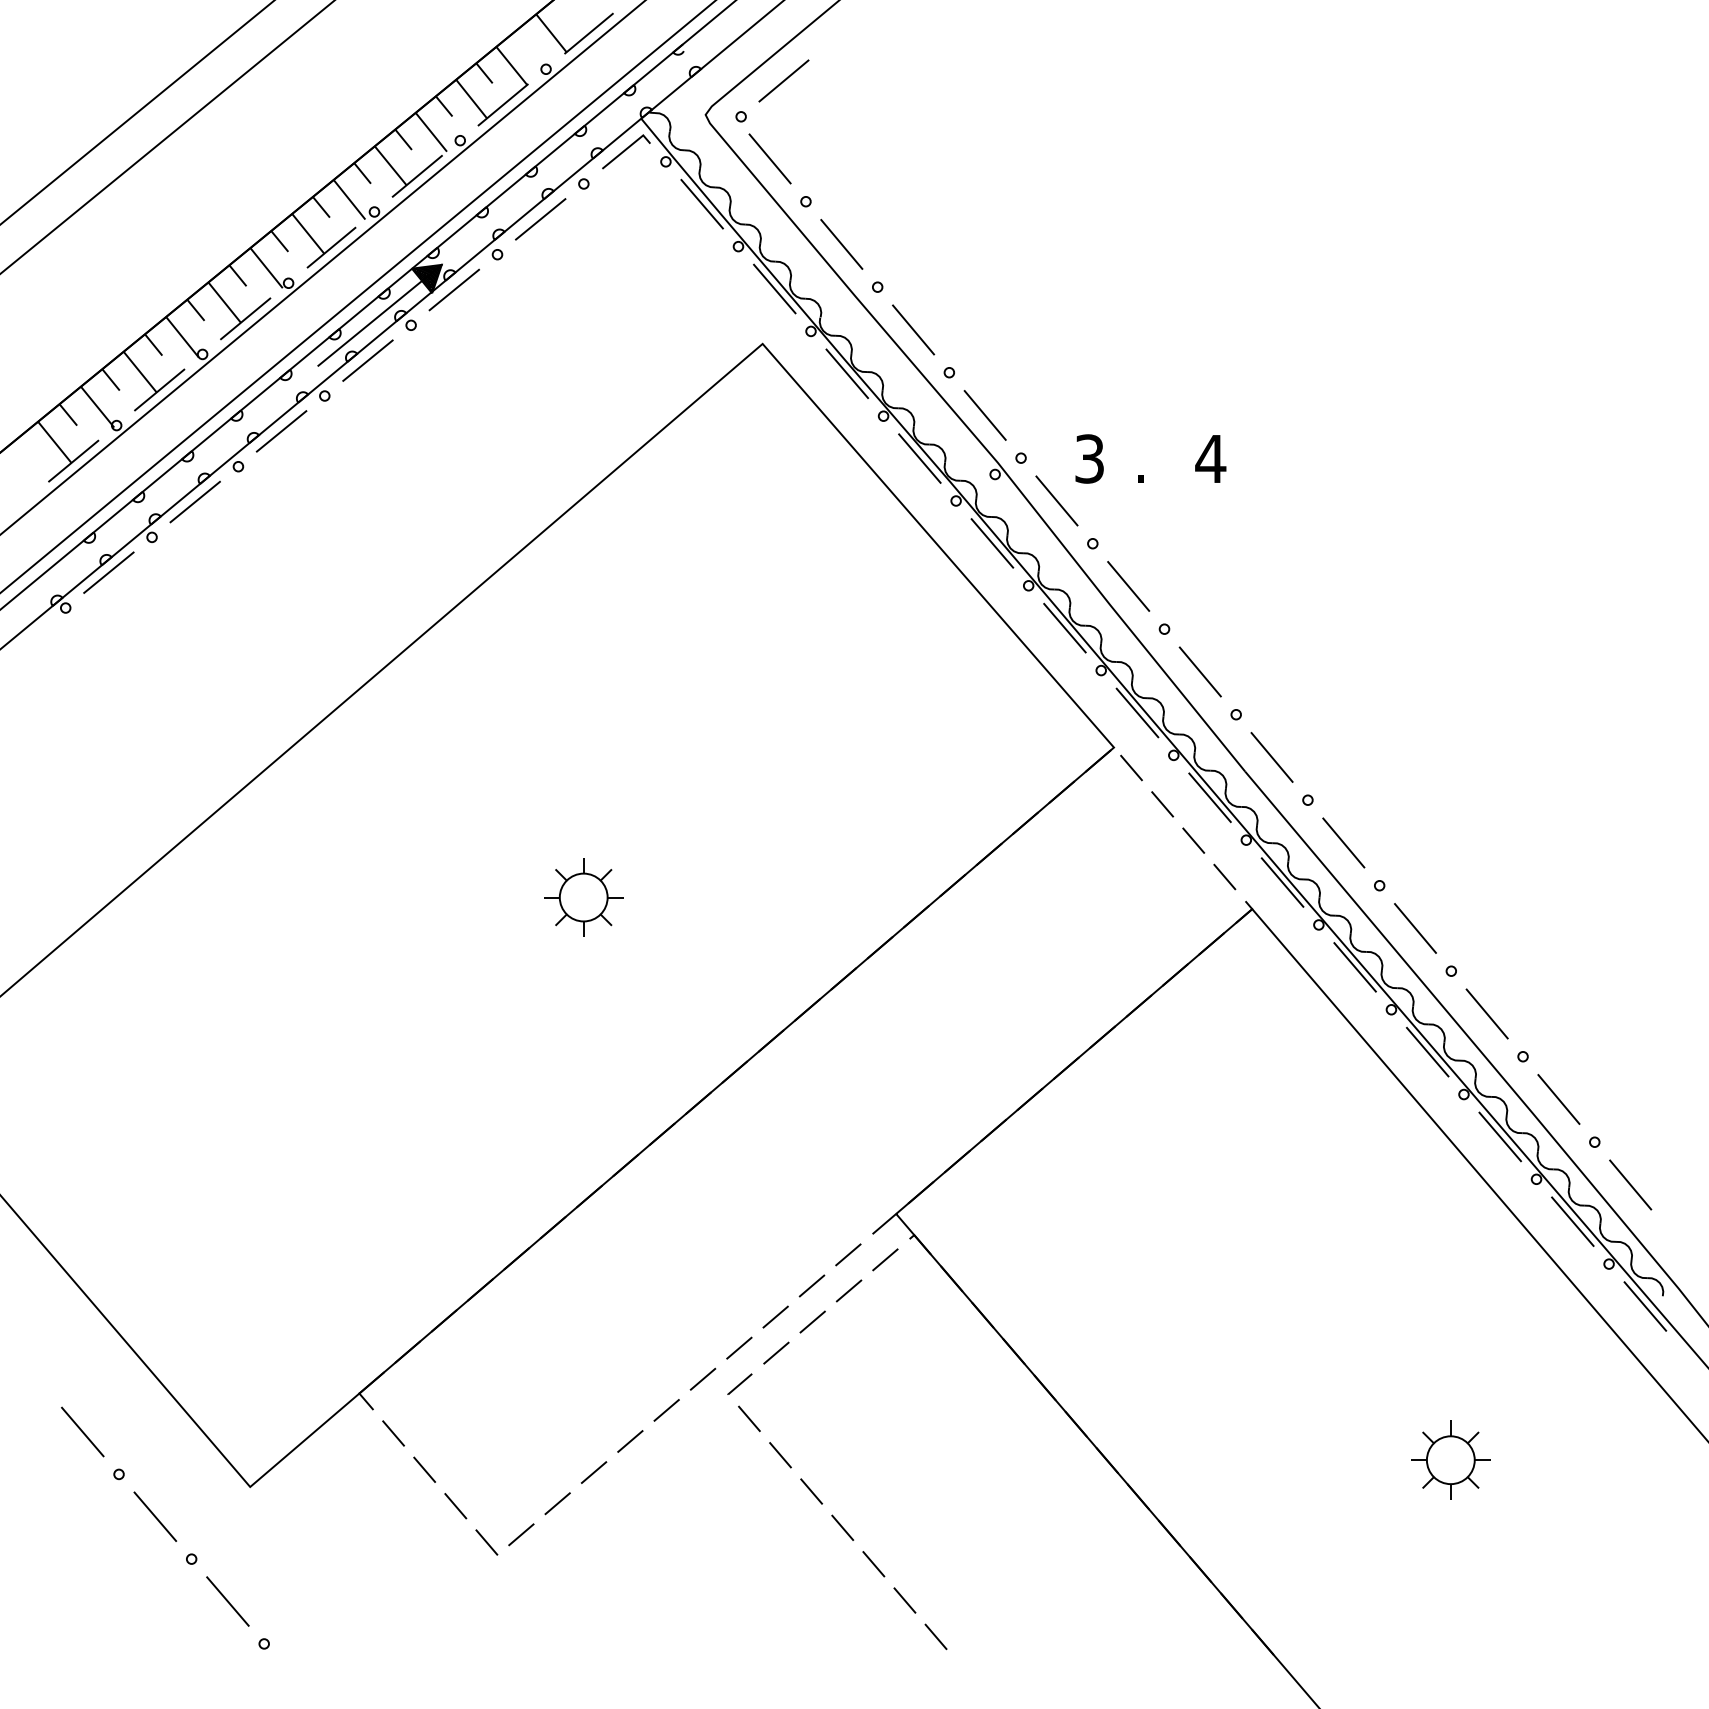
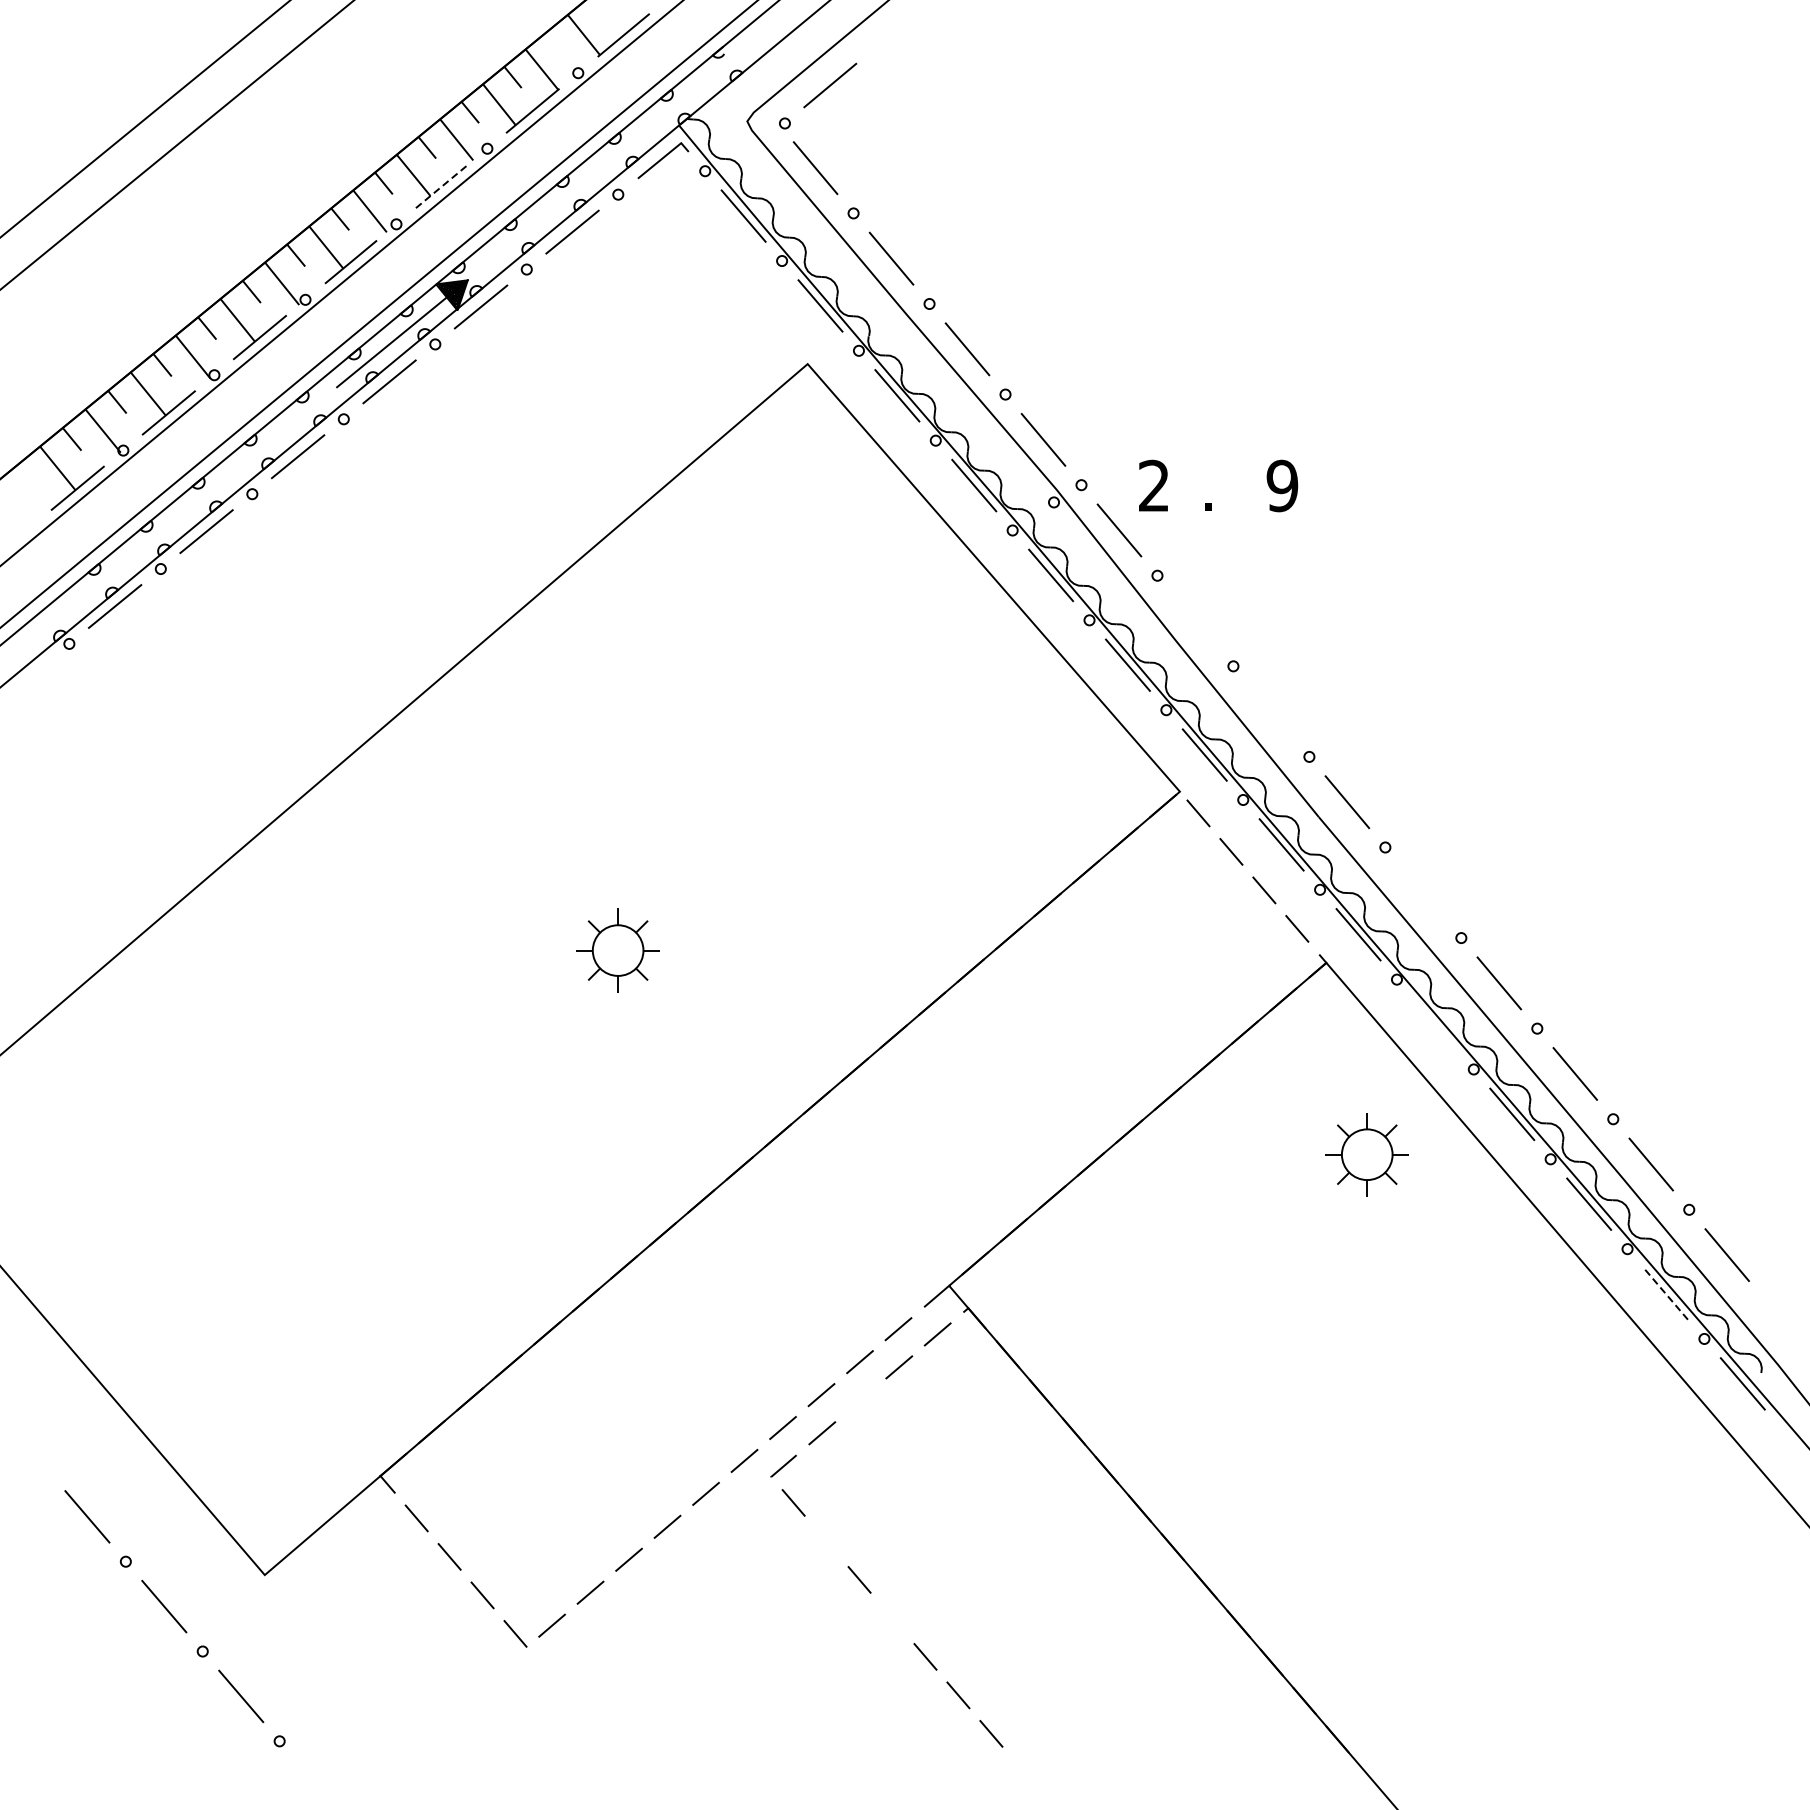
line: (417, 176) -> (442, 186), solid -> dashed
text: (1089, 458) -> (1153, 485), 3 -> 2
text: (1210, 458) -> (1282, 485), 4 -> 9
line: (1128, 586) -> (1195, 621), removed
line: (1199, 671) -> (1270, 711), removed
line: (1343, 842) -> (1423, 892), removed
line: (1354, 967) -> (1434, 1024), removed
line: (1572, 1221) -> (1665, 1293), solid -> dashed
line: (812, 1321) -> (860, 1399), removed
line: (780, 1455) -> (826, 1541), removed
part: (1450, 1459) -> (1366, 1153), moved
line: (842, 1527) -> (892, 1617), removed

